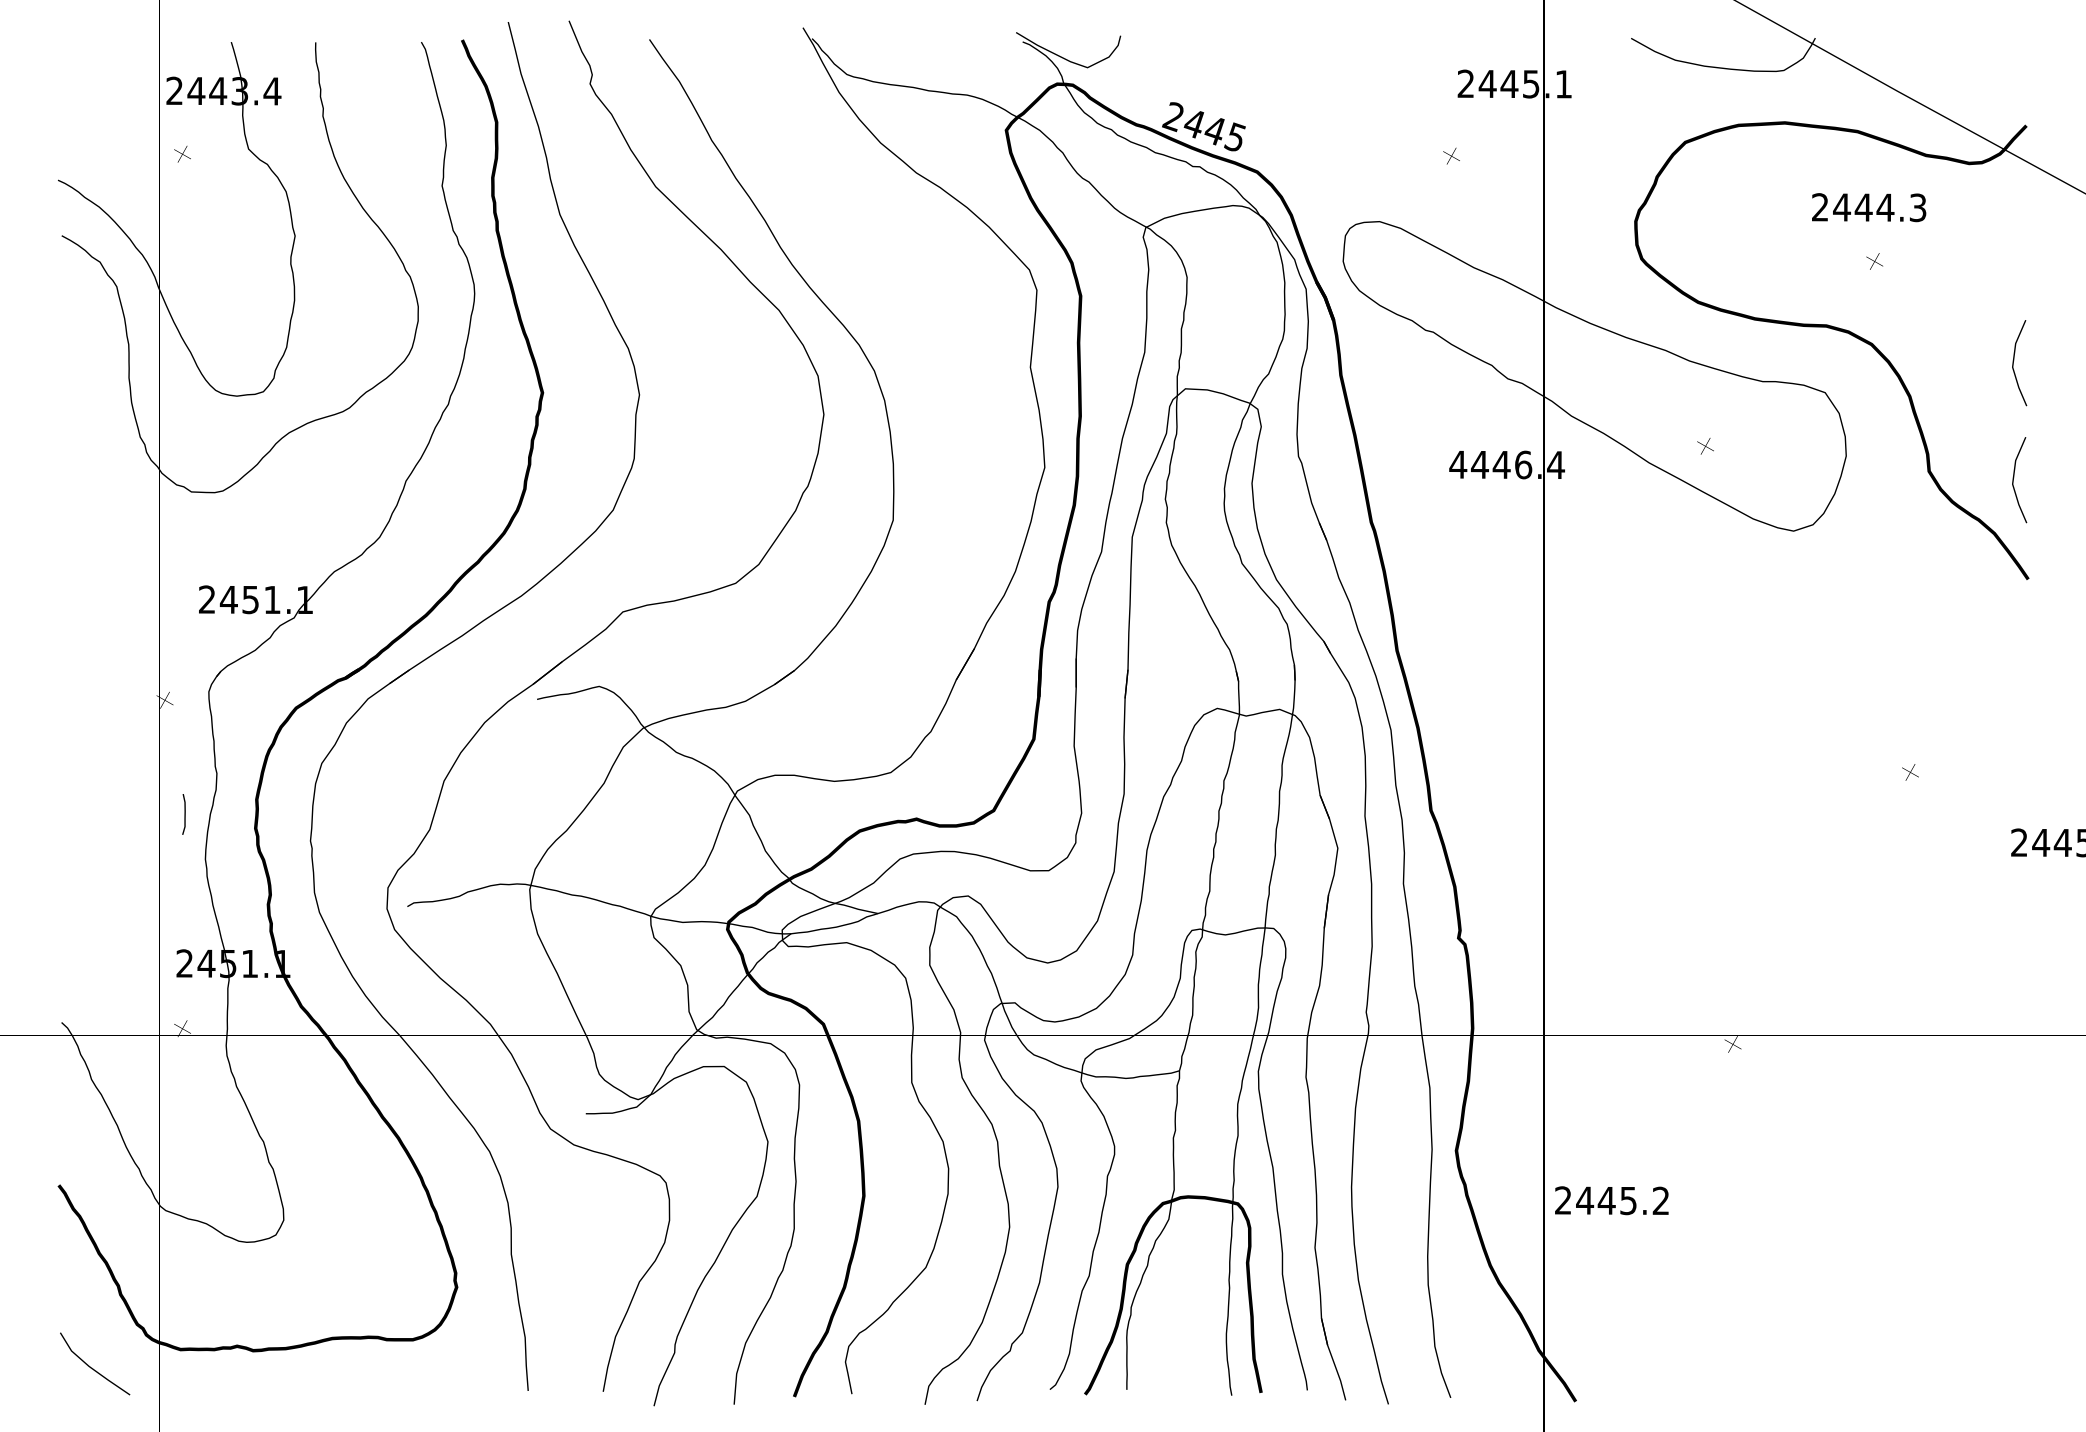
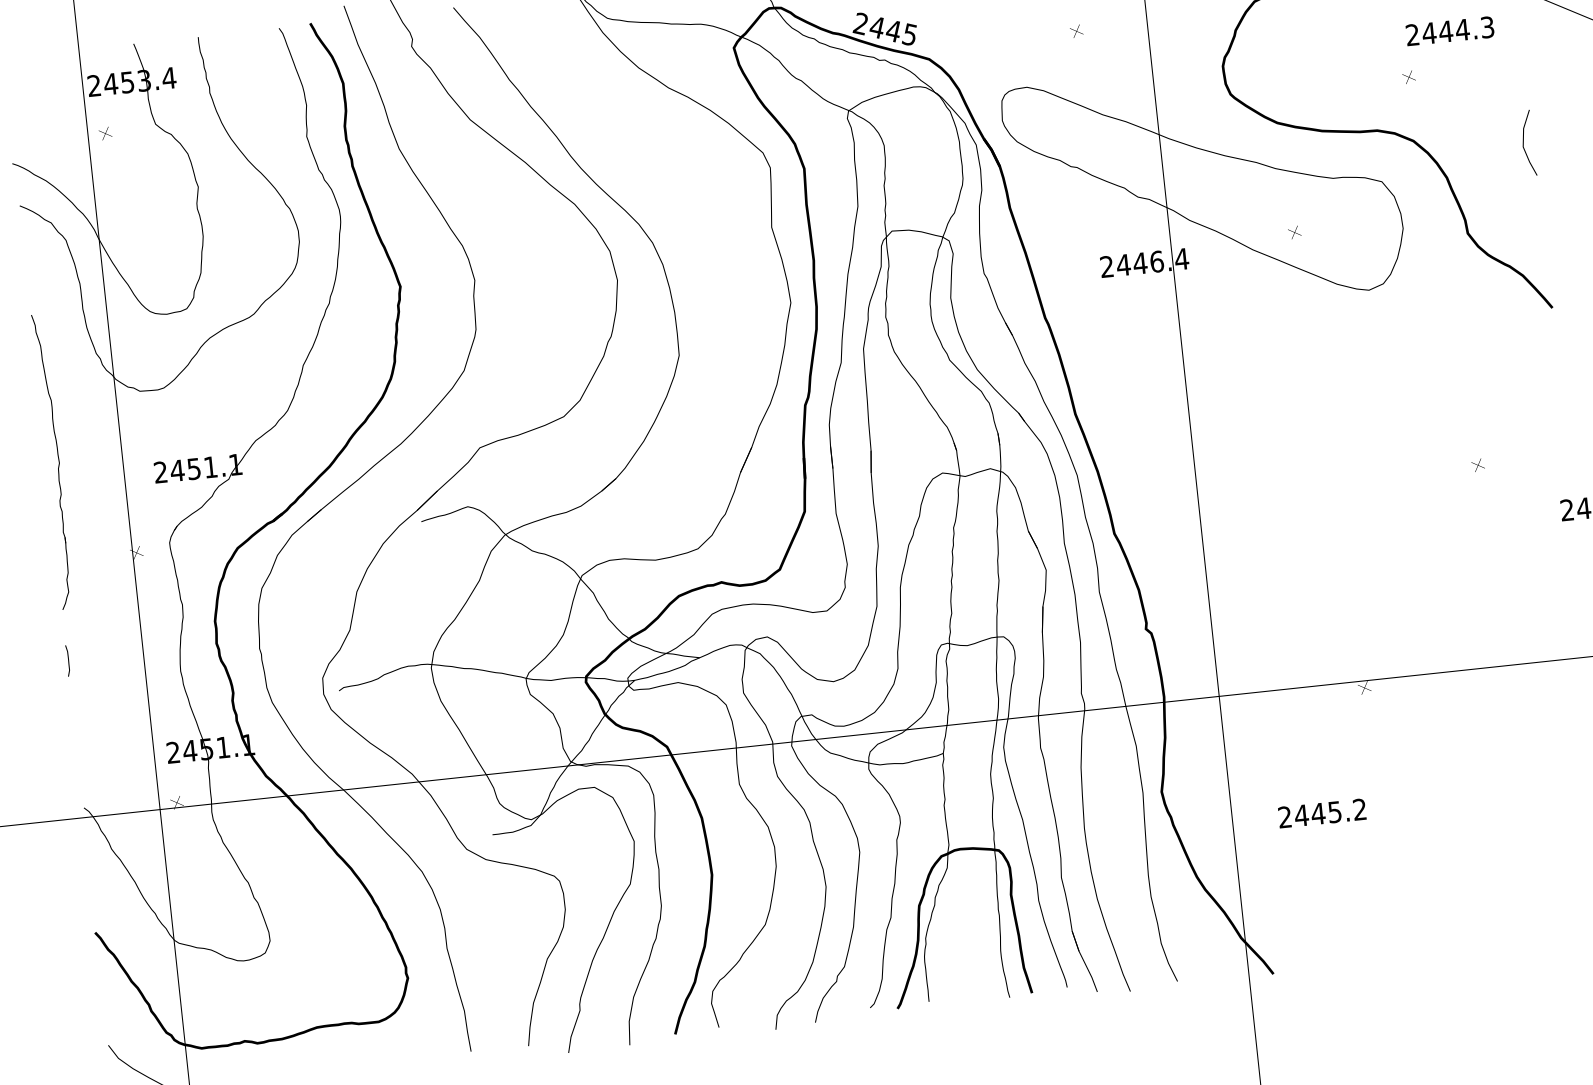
text: (218, 91) -> (127, 82), 2443.4 -> 2453.4
text: (1869, 207) -> (1450, 31), moved
text: (1458, 464) -> (1107, 266), 4446.4 -> 2446.4
line: (2014, 477) -> (1533, 231), removed
part: (76, 570) -> (58, 460), added
curve: (184, 814) -> (68, 660), moved
text: (1611, 1200) -> (1321, 813), moved

